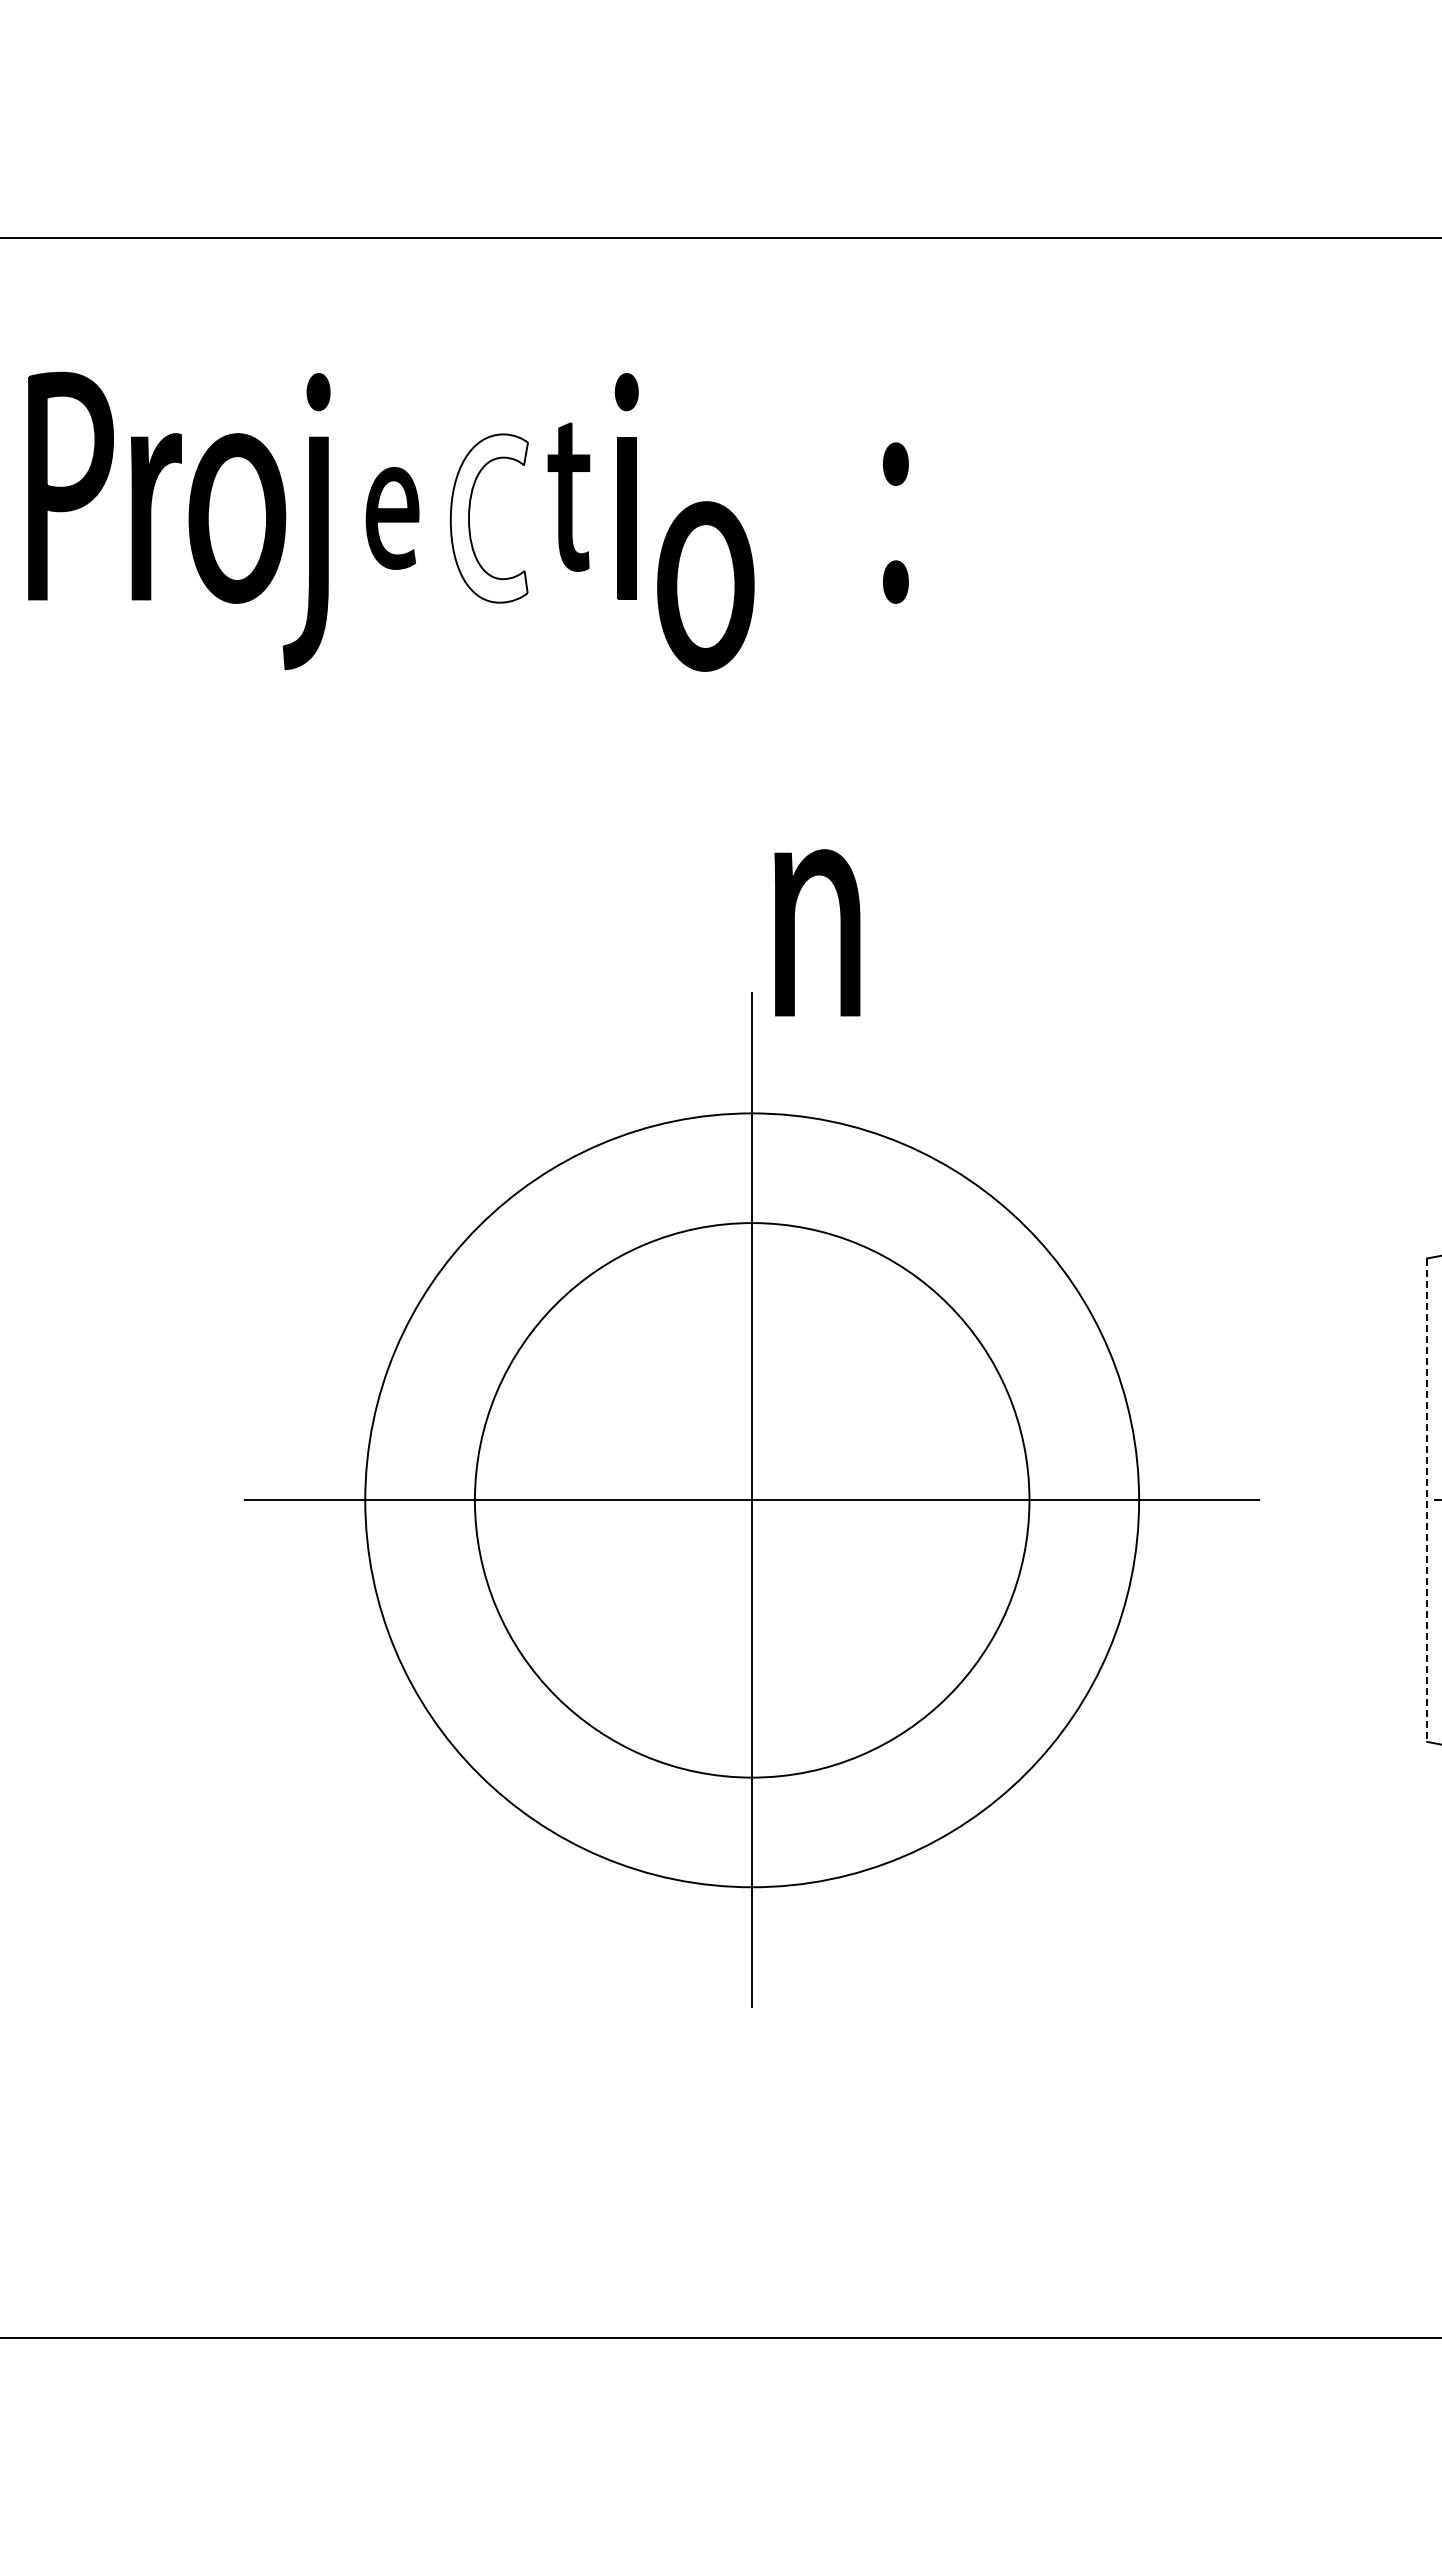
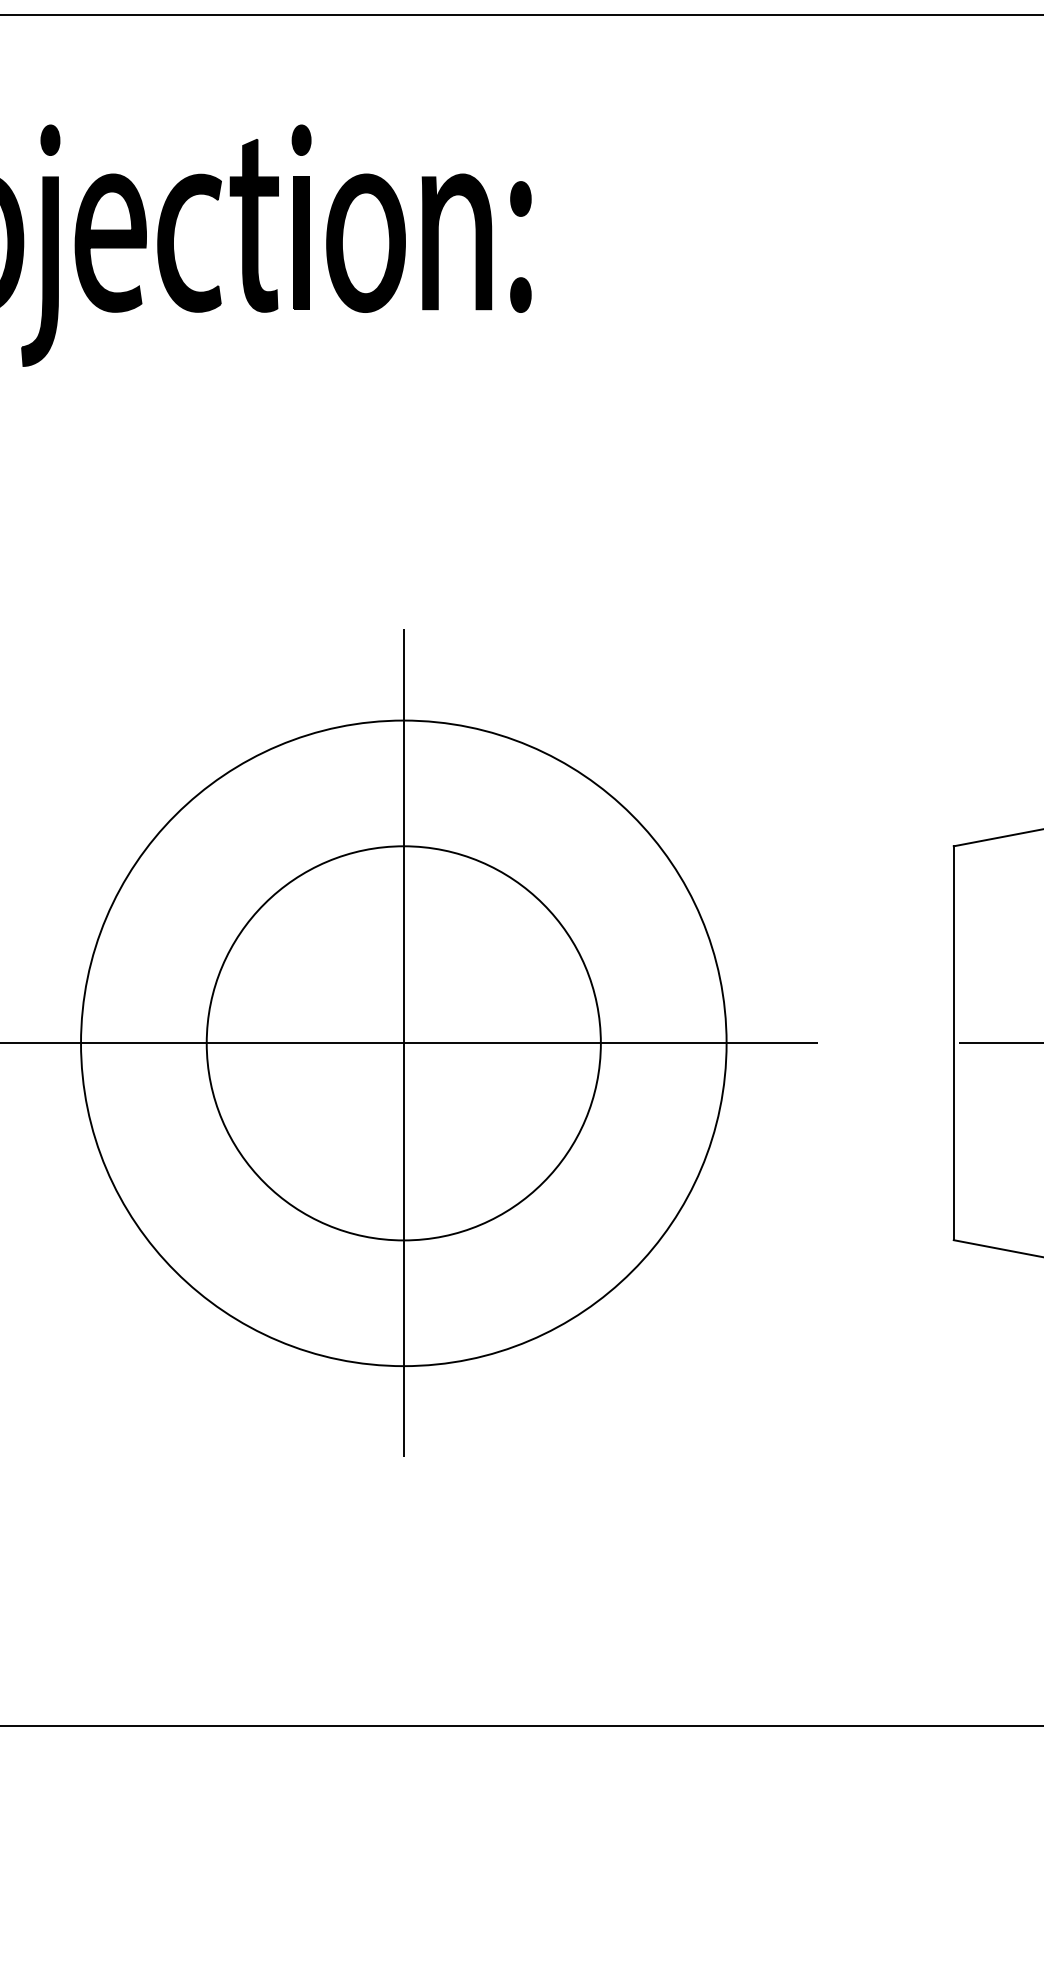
part: (568, 496) -> (254, 225), size x1.43
part: (392, 518) -> (110, 243), size x1.67
fill: (488, 518) -> (188, 243), added
part: (705, 586) -> (365, 243), moved
part: (794, 932) -> (438, 241), moved
circle: (752, 1500) -> (404, 1043), size x0.62
circle: (752, 1500) -> (404, 1043), size x1.43
line: (1427, 1500) -> (954, 1043), dashed -> solid

